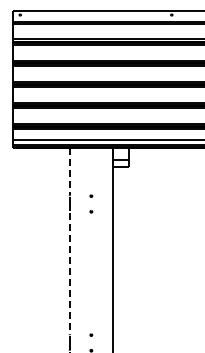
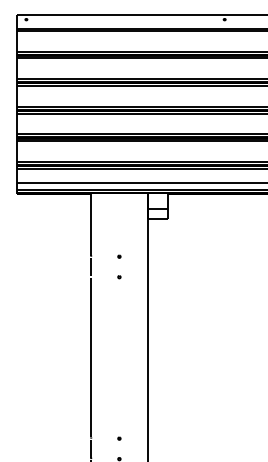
line: (69, 171) -> (90, 224), dashed -> solid
line: (69, 273) -> (90, 357), dashed -> solid

